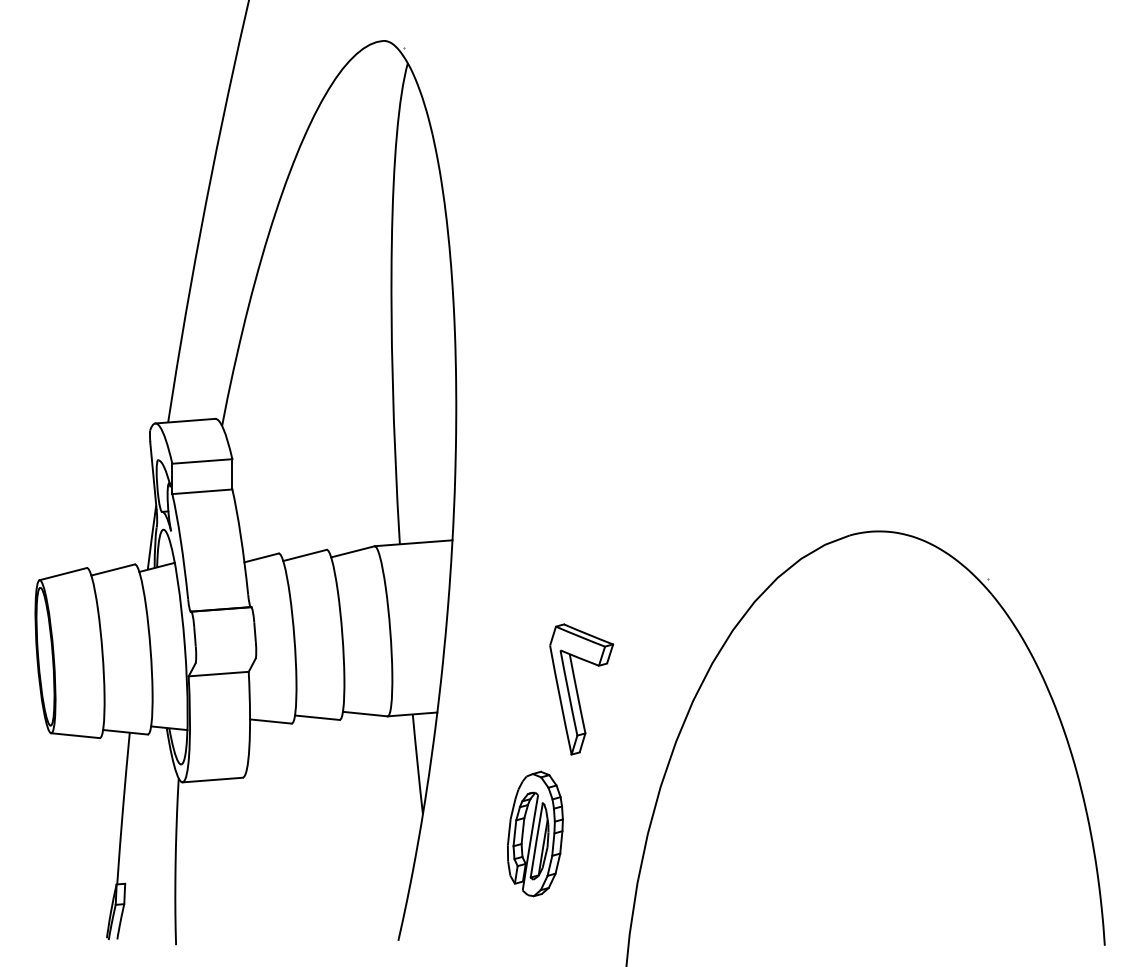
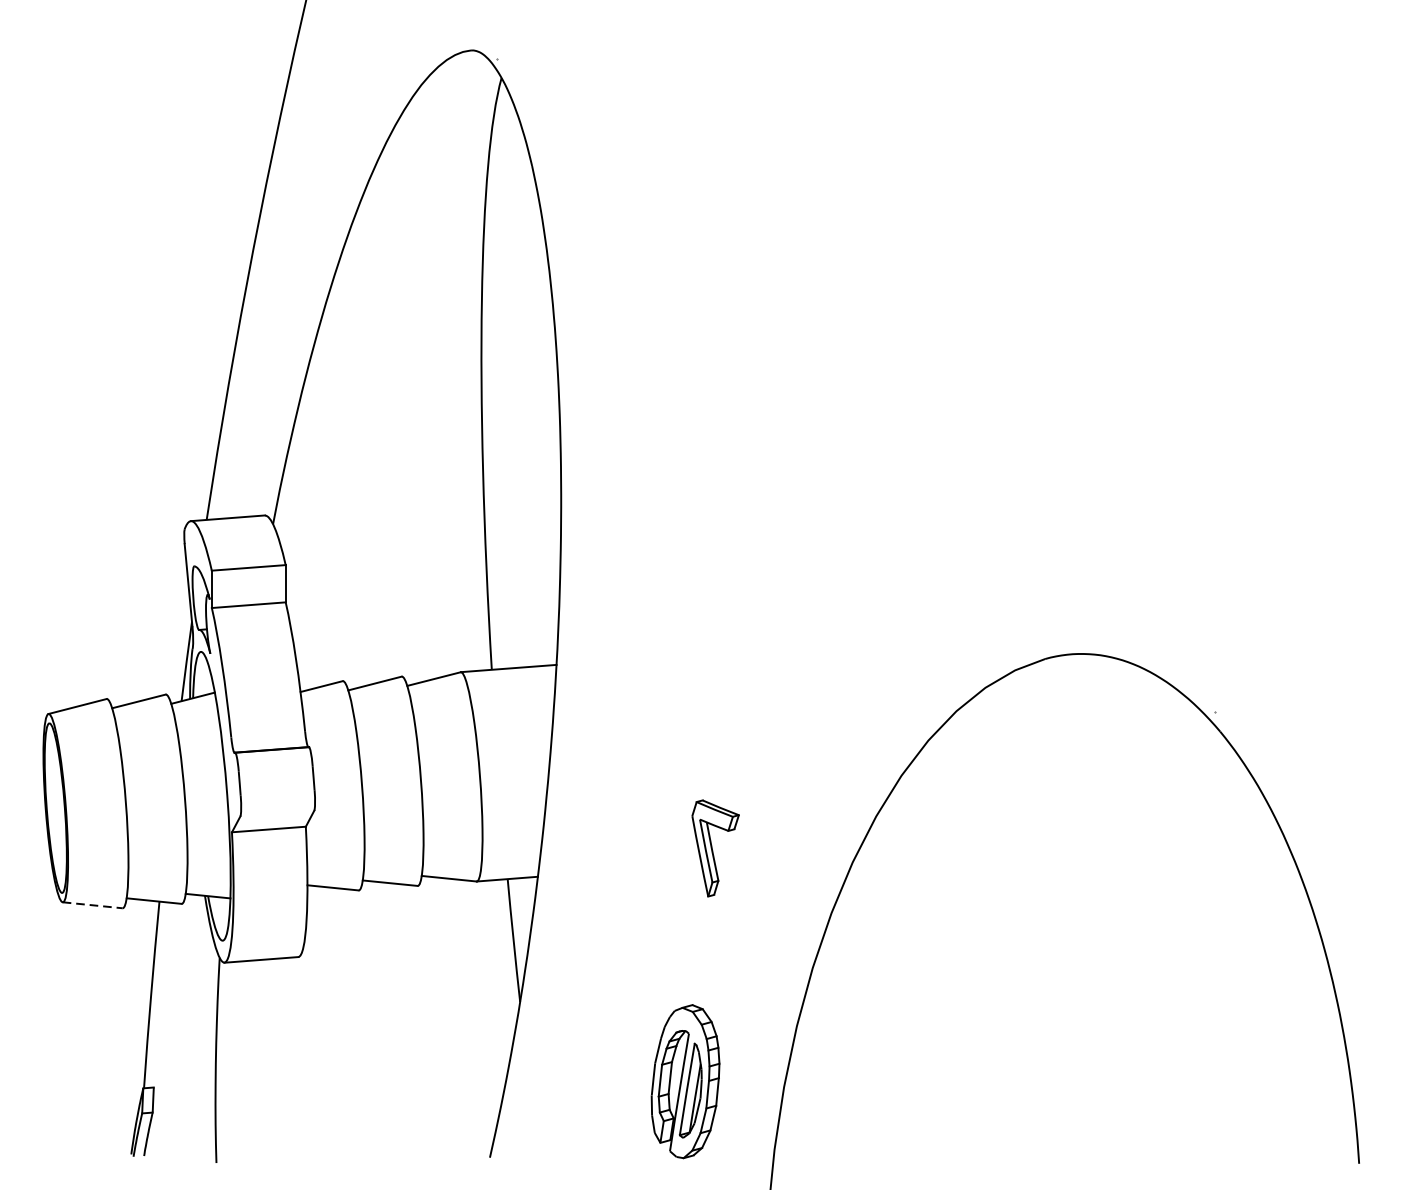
part: (581, 689) -> (715, 848), size x0.6
line: (75, 735) -> (92, 905), solid -> dashed
part: (535, 833) -> (685, 1081), moved

